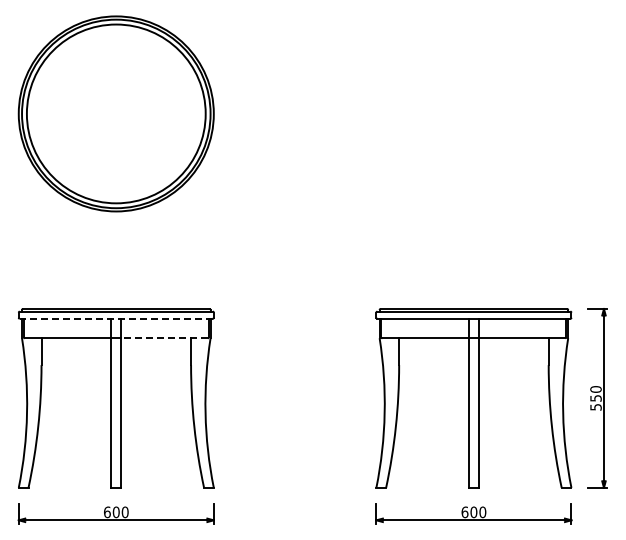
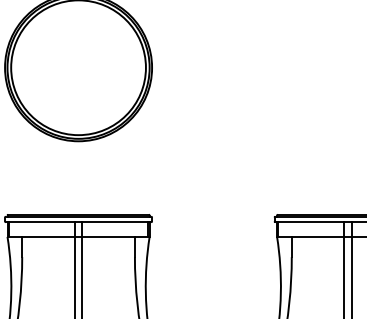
line: (116, 318) -> (78, 221), dashed -> solid
line: (164, 338) -> (114, 237), dashed -> solid

